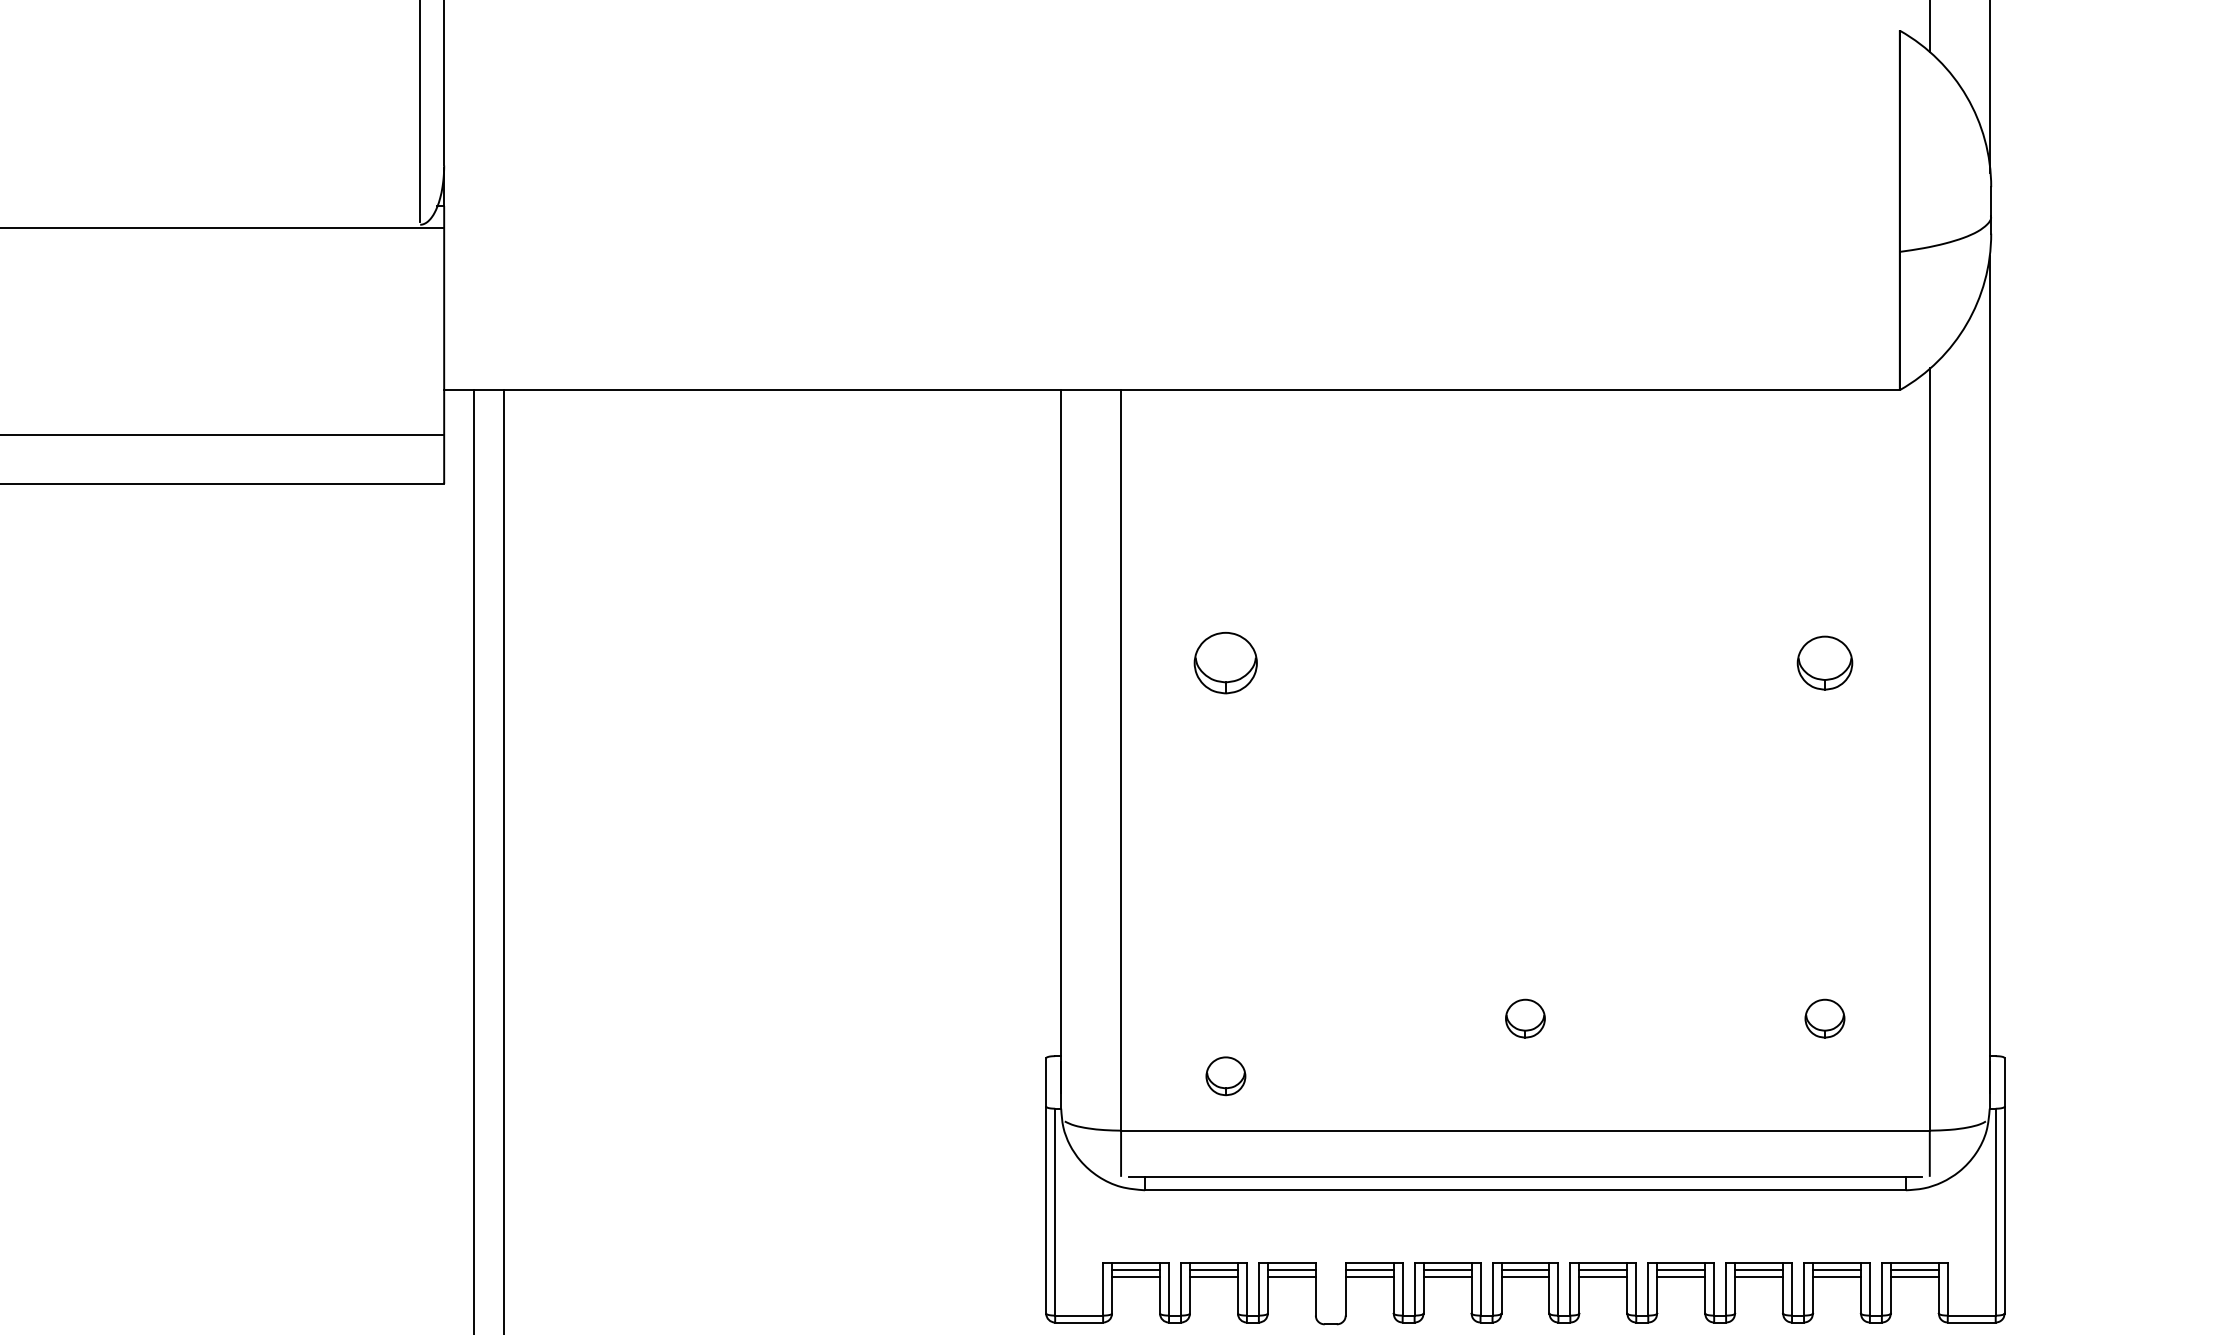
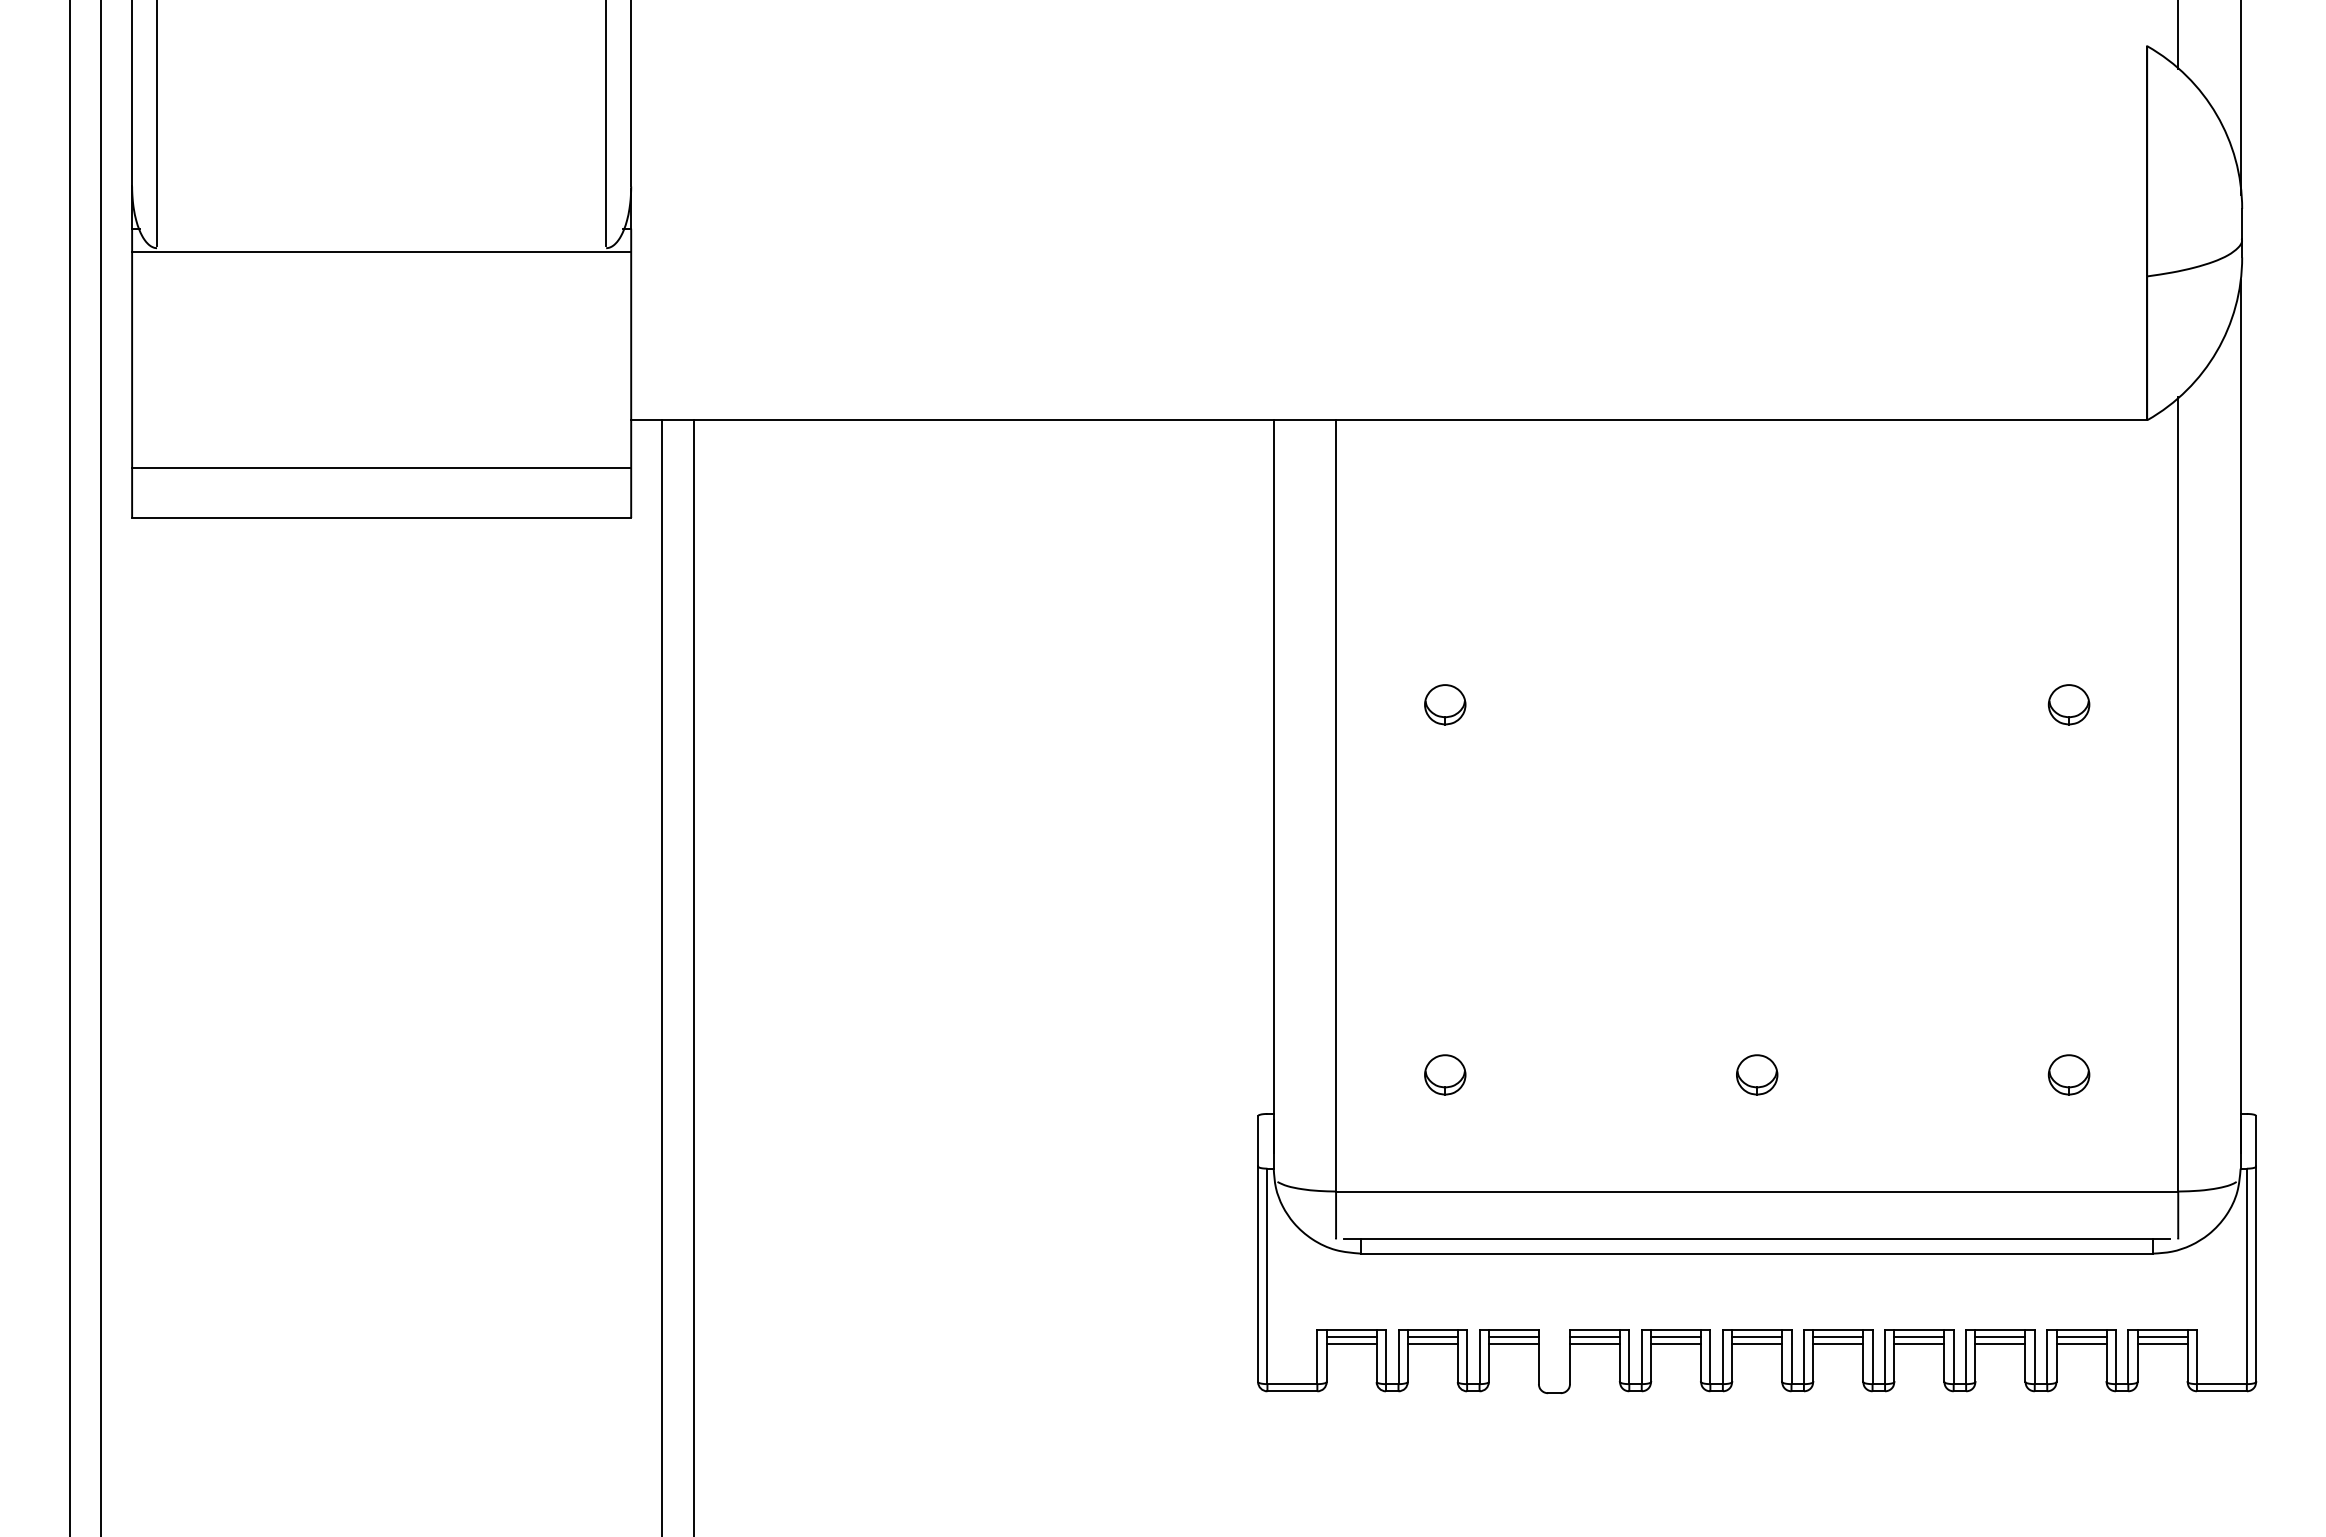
part: (1226, 662) -> (1445, 704), size x0.62
part: (1824, 662) -> (2068, 704), size x0.71
part: (1226, 1075) -> (1445, 1074), moved

